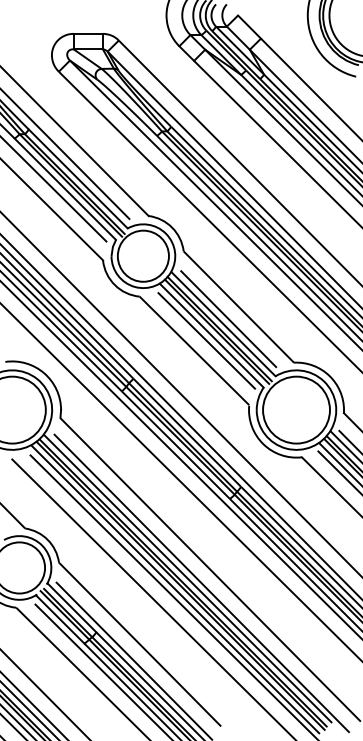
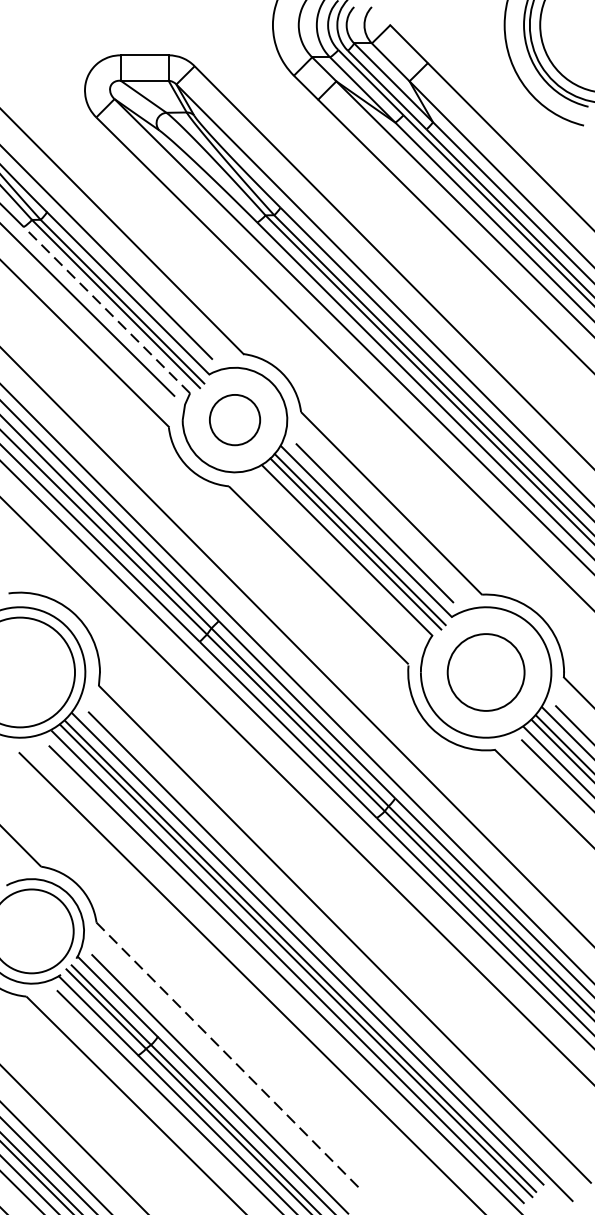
line: (65, 189) -> (107, 310), solid -> dashed
circle: (142, 255) -> (233, 418), size x0.6
line: (206, 340) -> (338, 558), removed
circle: (296, 409) -> (486, 671), size x0.7
line: (140, 645) -> (230, 1058), solid -> dashed

